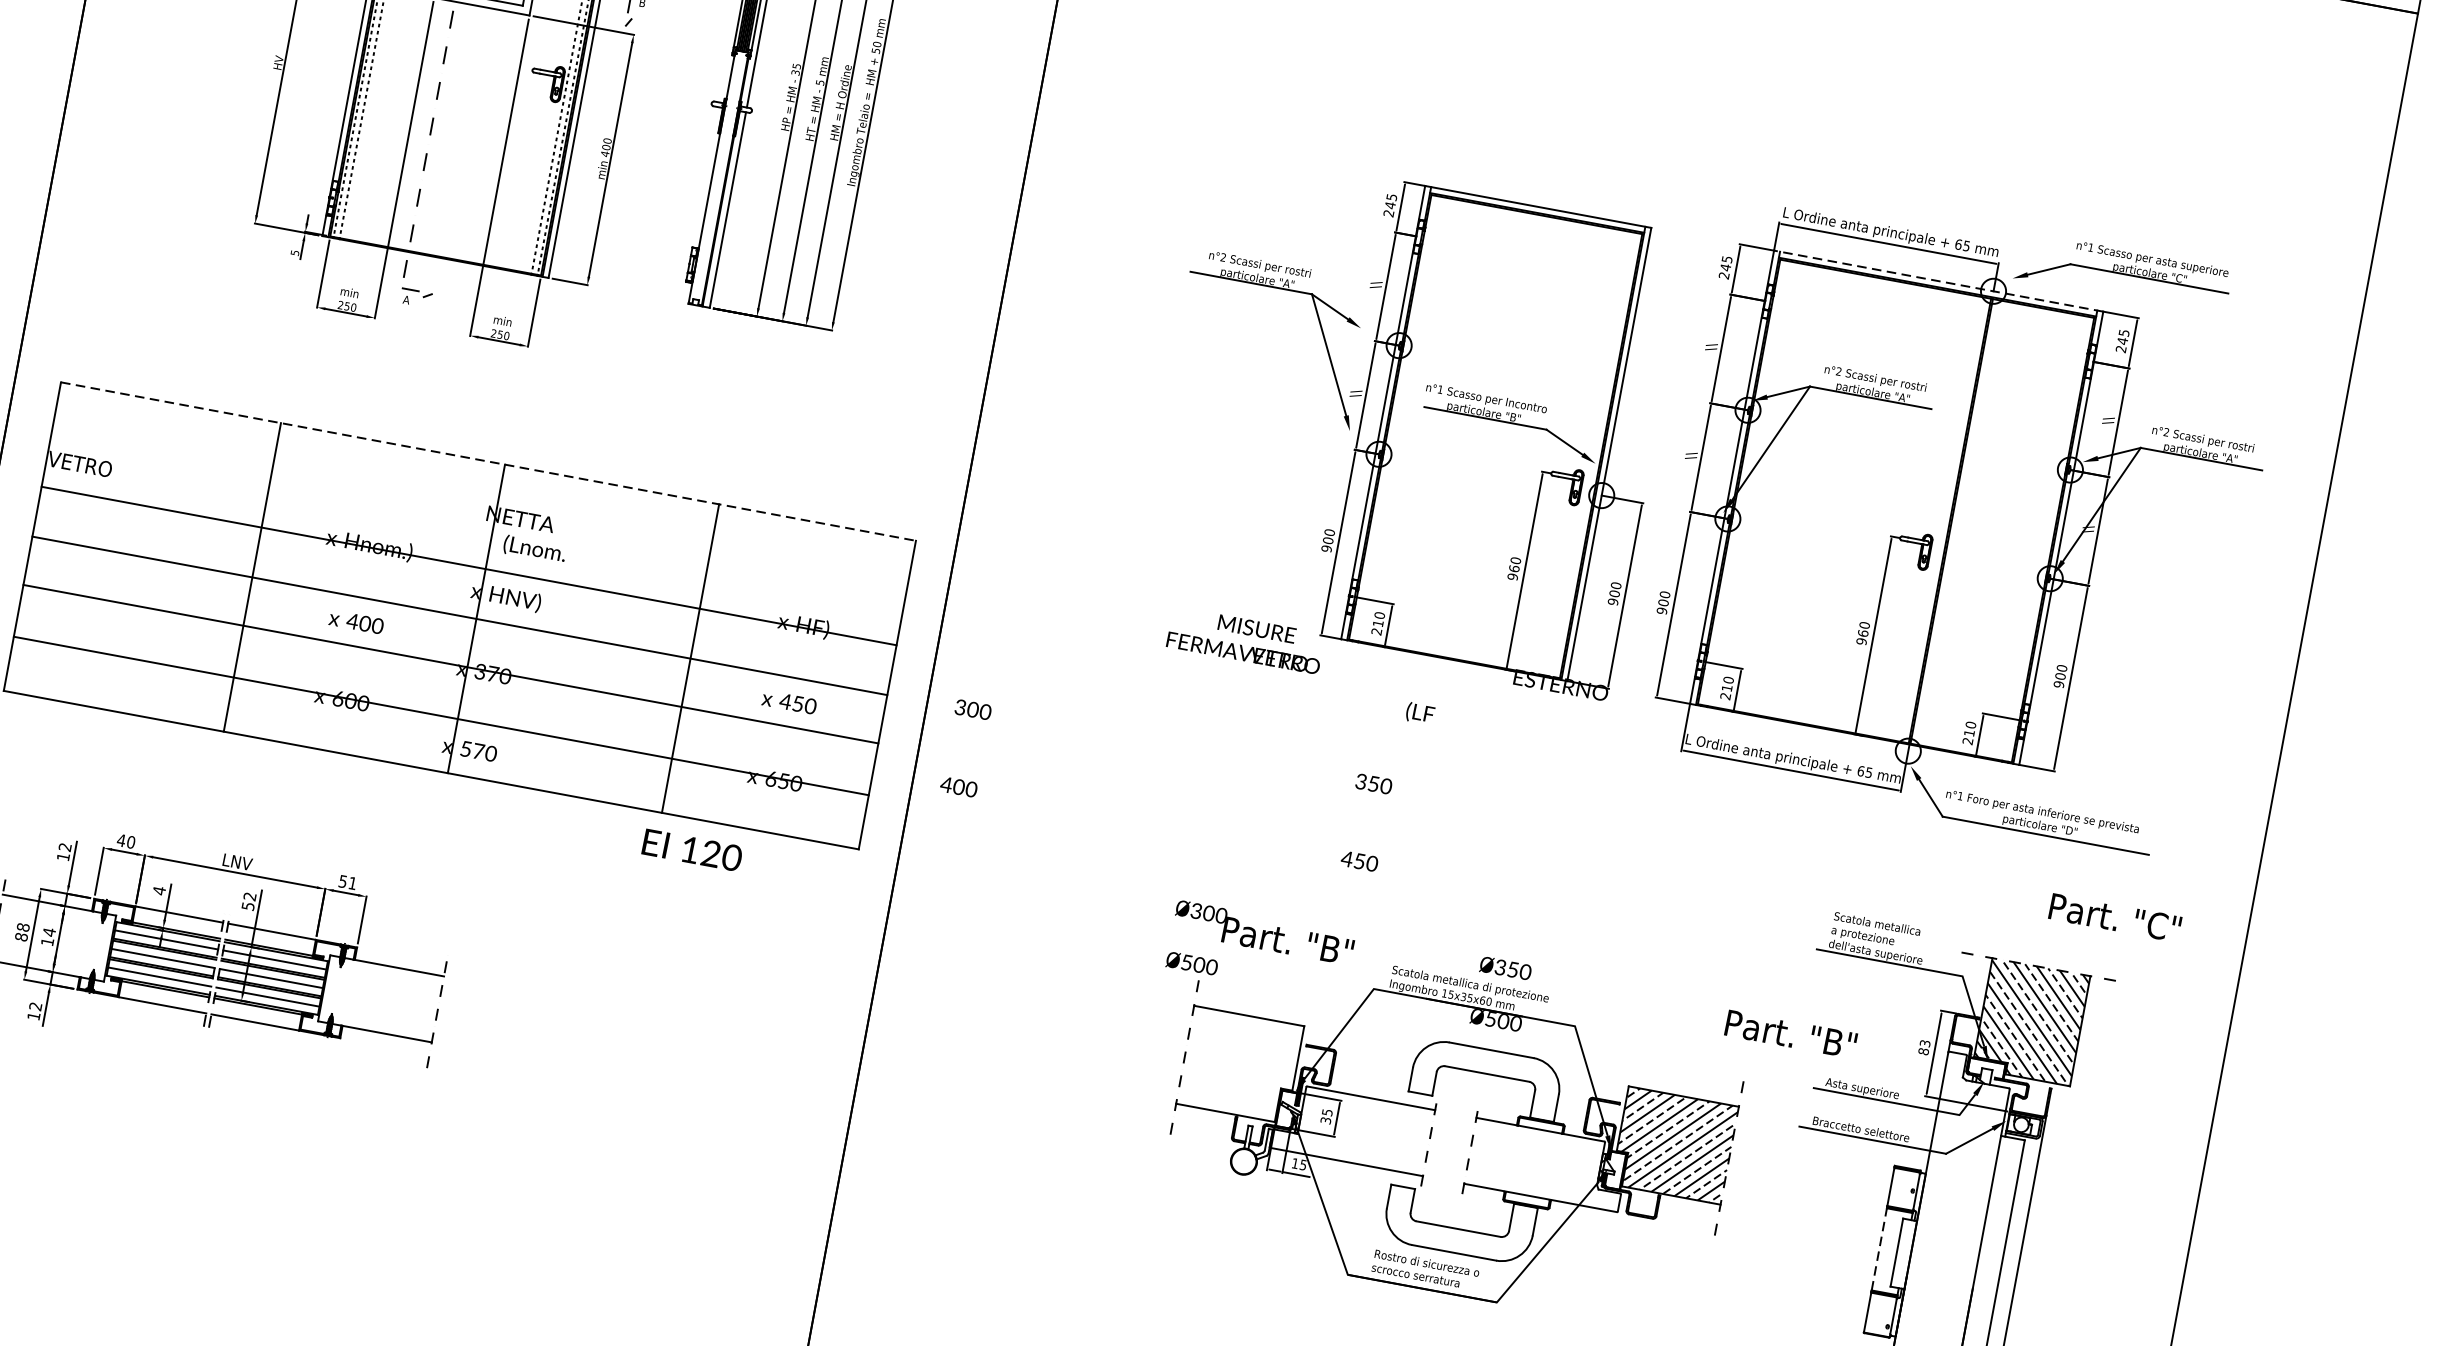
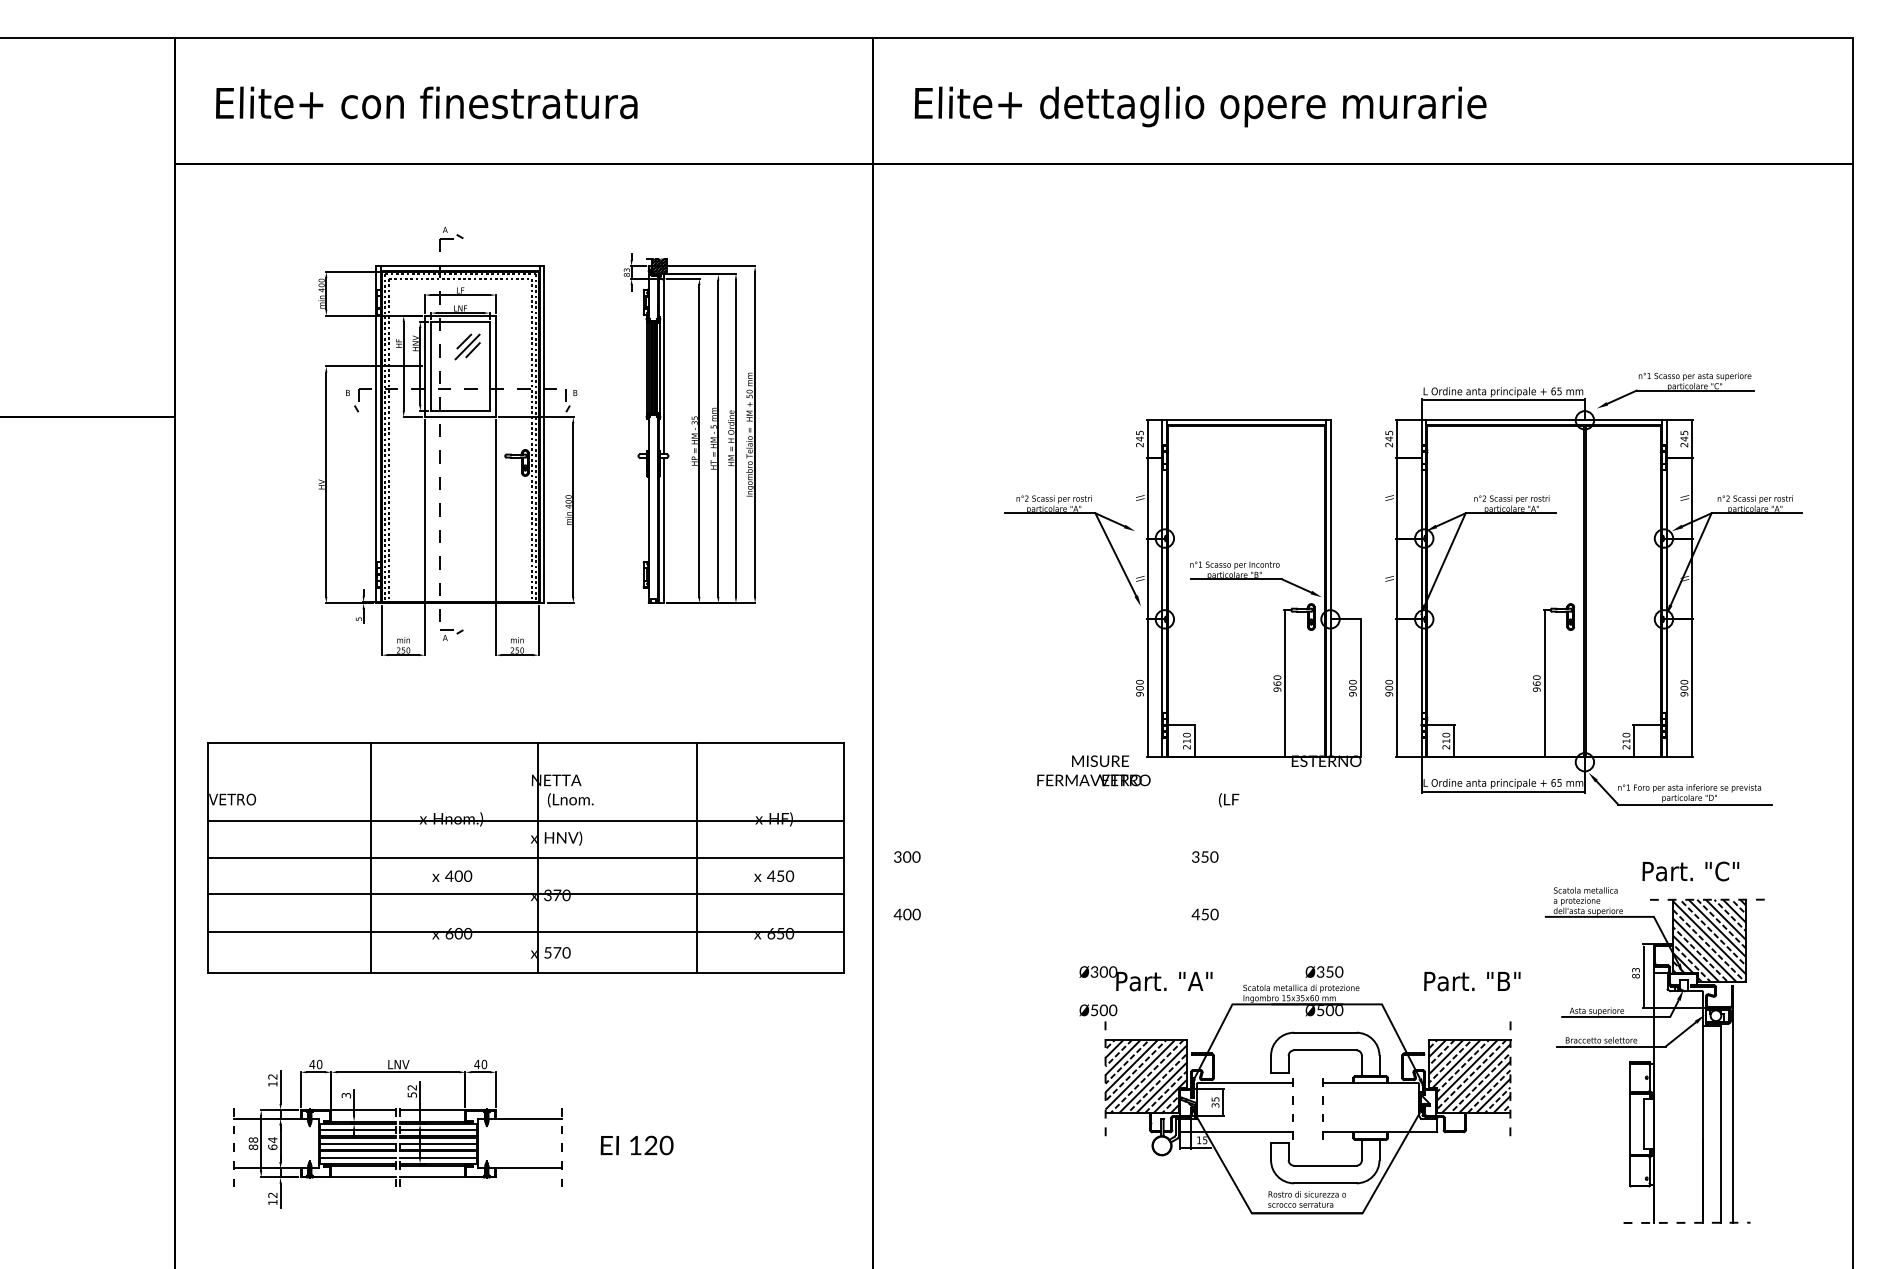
line: (1937, 281) -> (1543, 420), dashed -> solid
line: (488, 461) -> (525, 743), dashed -> solid
text: (691, 850) -> (636, 1145), moved
text: (347, 882) -> (480, 1064), 51 -> 40
text: (159, 890) -> (346, 1095), 4 -> 3
text: (2114, 917) -> (1690, 871), moved
text: (47, 940) -> (272, 1146), 14 -> 64
text: (1330, 947) -> (1195, 980), Part. "B" -> Part. "A"
text: (1791, 1034) -> (1472, 981), moved
hatch: (1240, 1064) -> (1146, 1076), added
line: (1879, 1249) -> (1630, 1124), dashed -> solid

